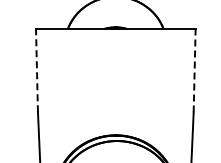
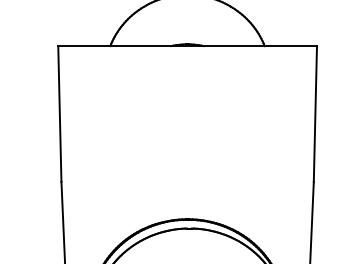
line: (36, 70) -> (59, 114), dashed -> solid
line: (194, 70) -> (315, 114), dashed -> solid

